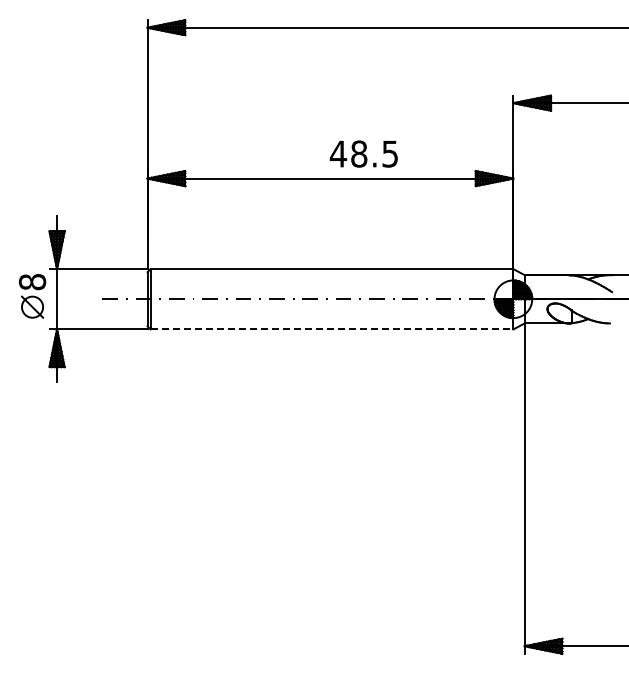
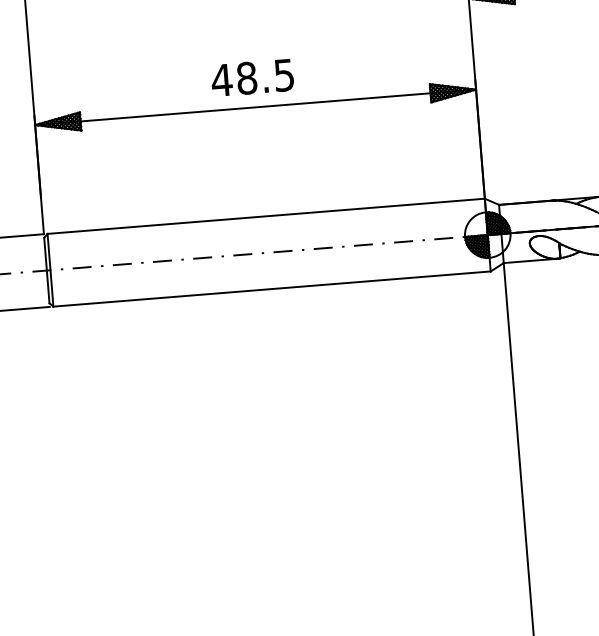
text: (363, 153) -> (252, 77), moved
line: (332, 329) -> (272, 289), dashed -> solid

